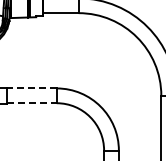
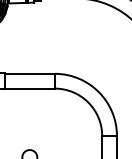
line: (31, 88) -> (29, 73), dashed -> solid
line: (31, 103) -> (29, 88), dashed -> solid

